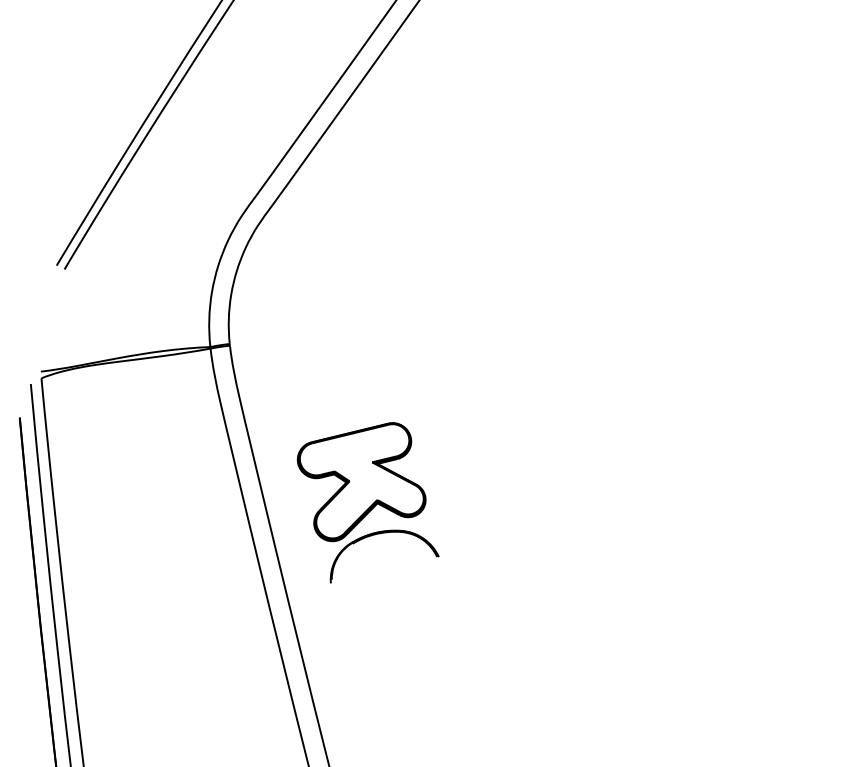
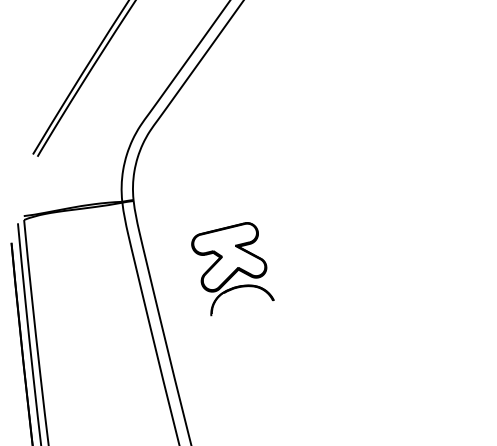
part: (367, 503) -> (232, 269), moved

